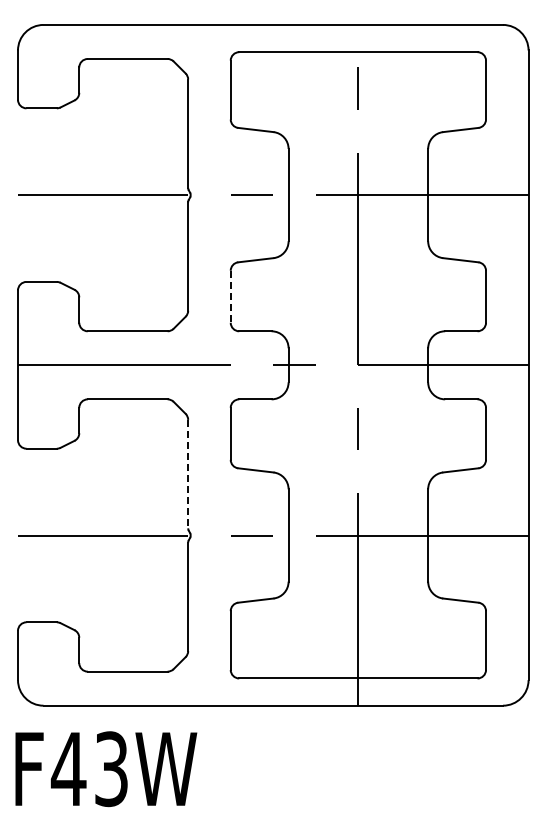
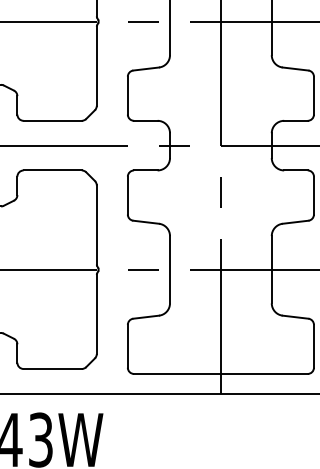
line: (230, 297) -> (127, 96), dashed -> solid
line: (188, 474) -> (97, 225), dashed -> solid

